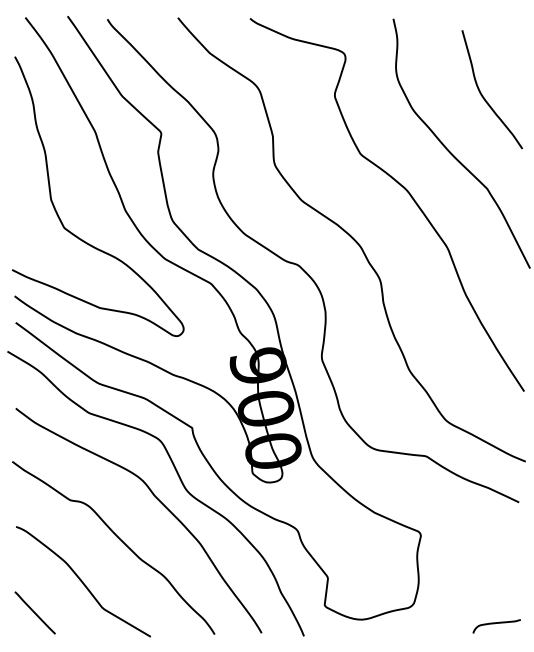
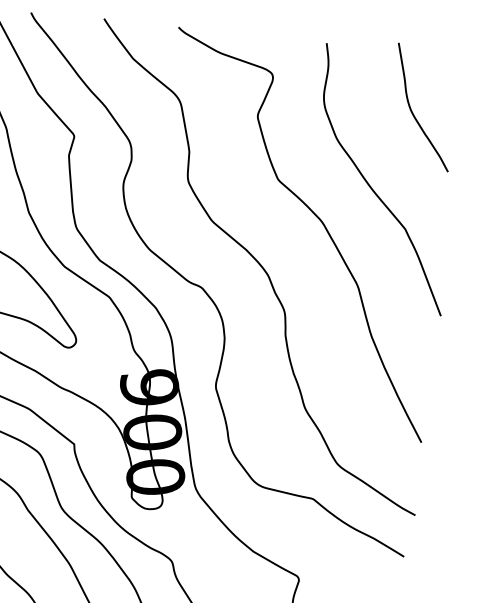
curve: (483, 95) -> (413, 112), moved

